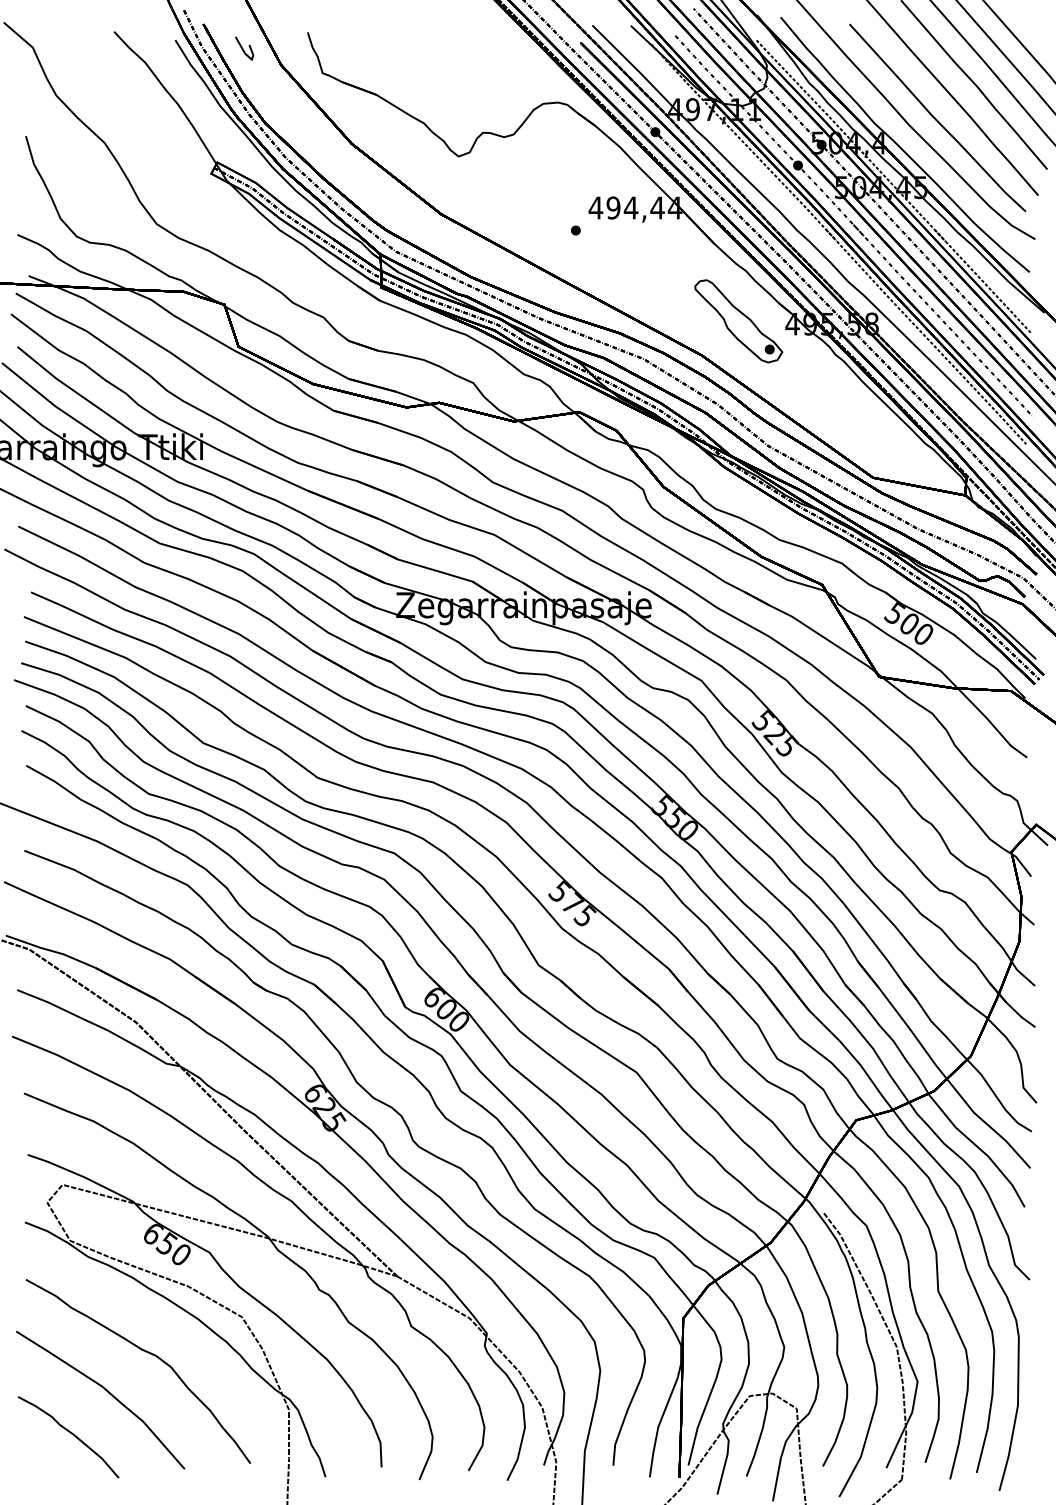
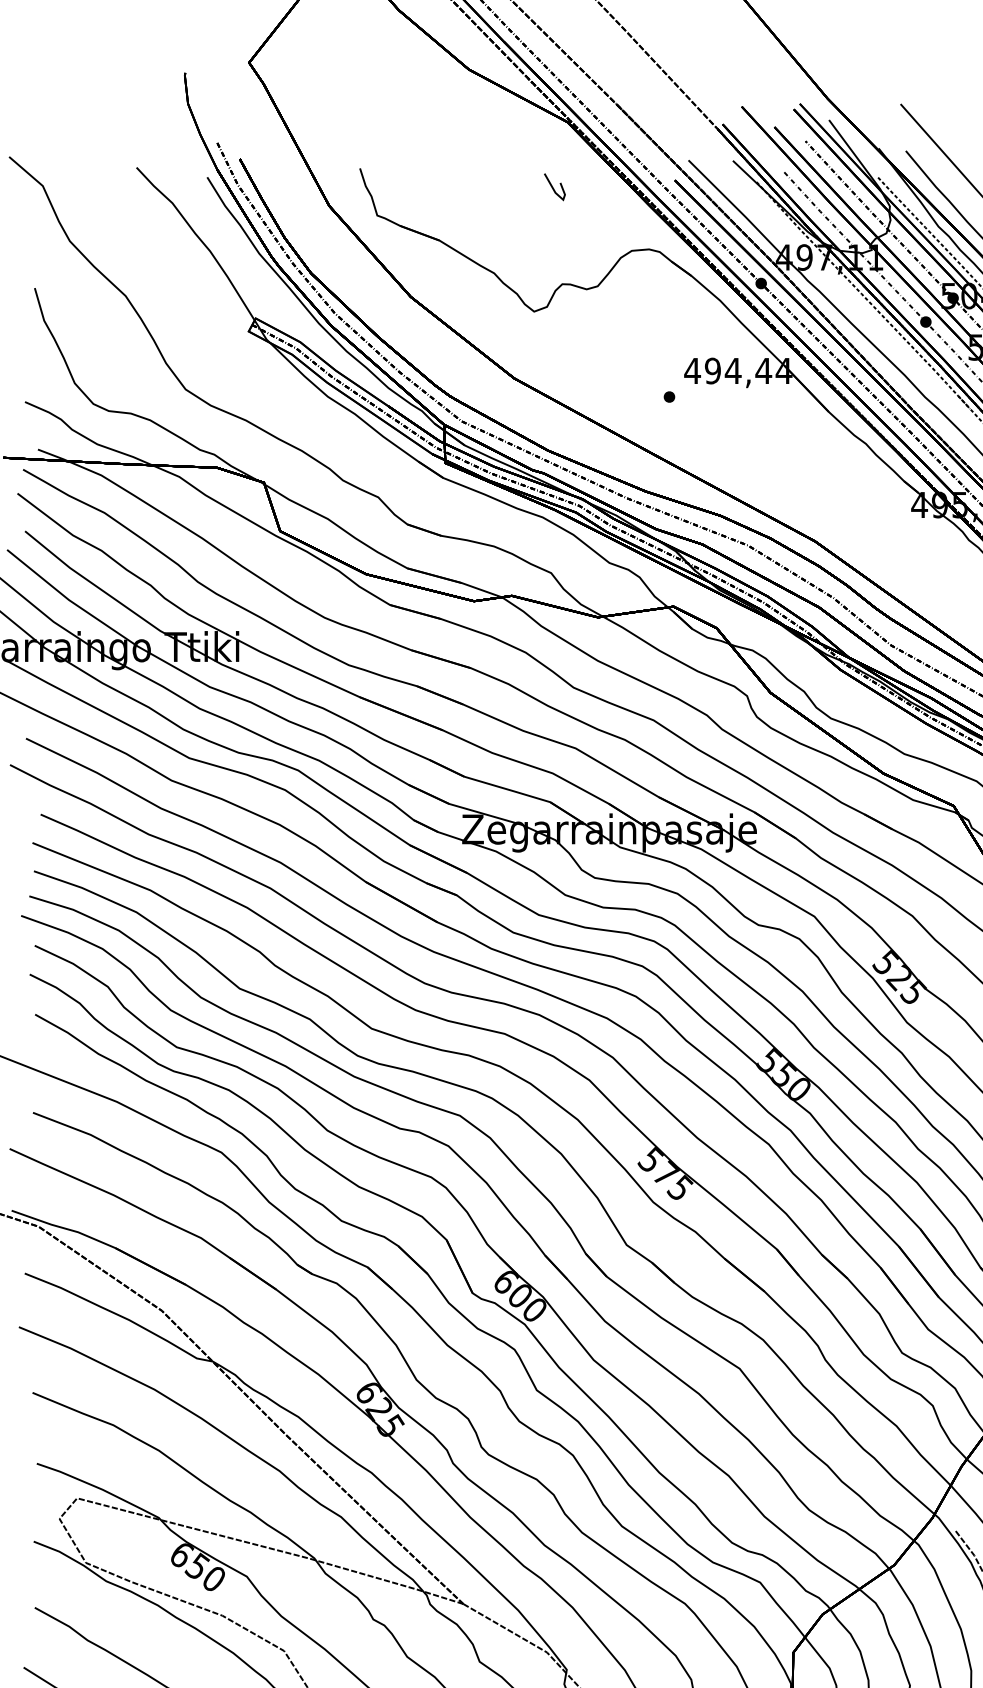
line: (243, 48) -> (553, 186), moved
part: (738, 321) -> (857, 502), removed

